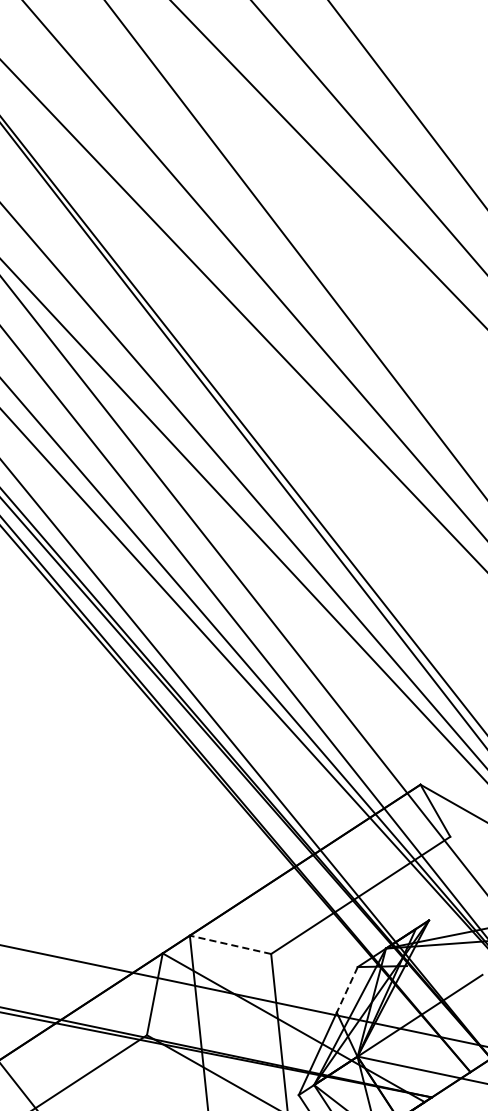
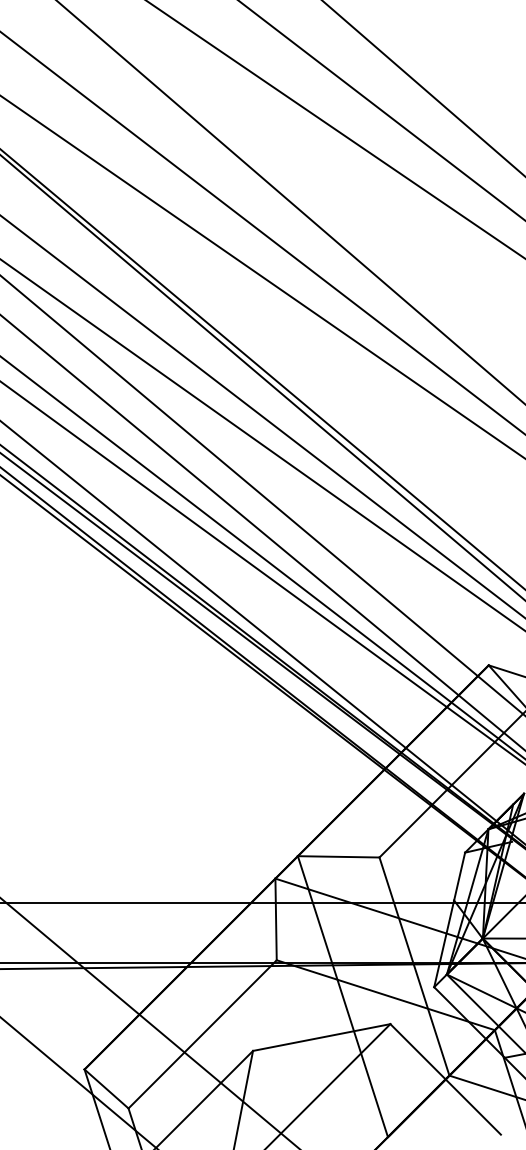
line: (230, 944) -> (338, 856), dashed -> solid
line: (347, 989) -> (459, 876), dashed -> solid

